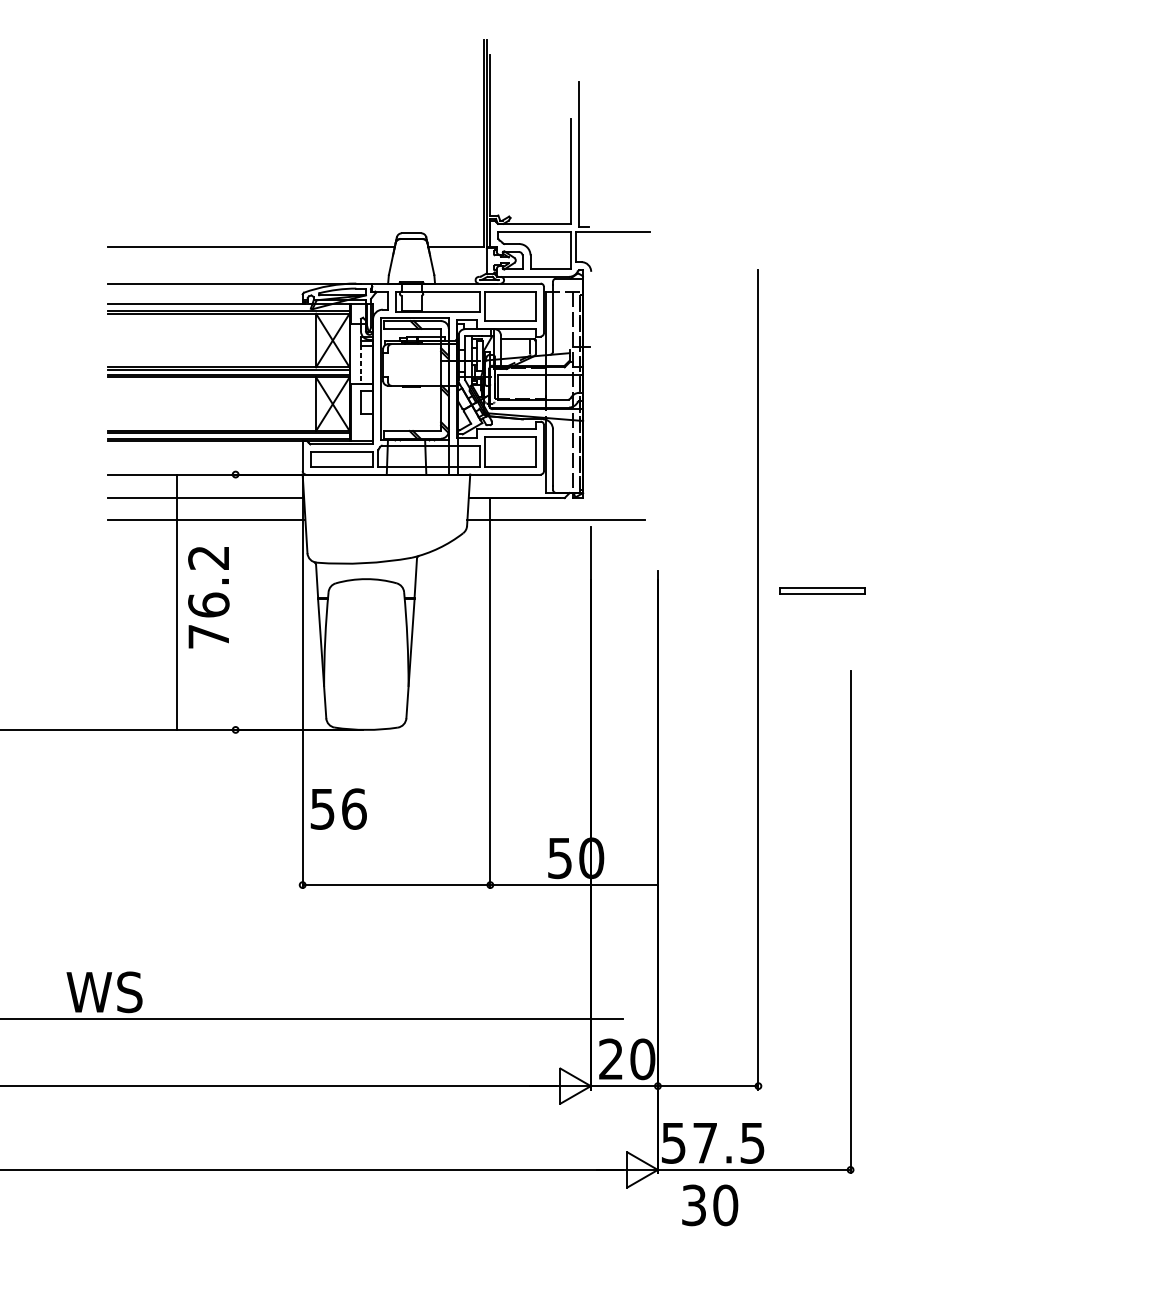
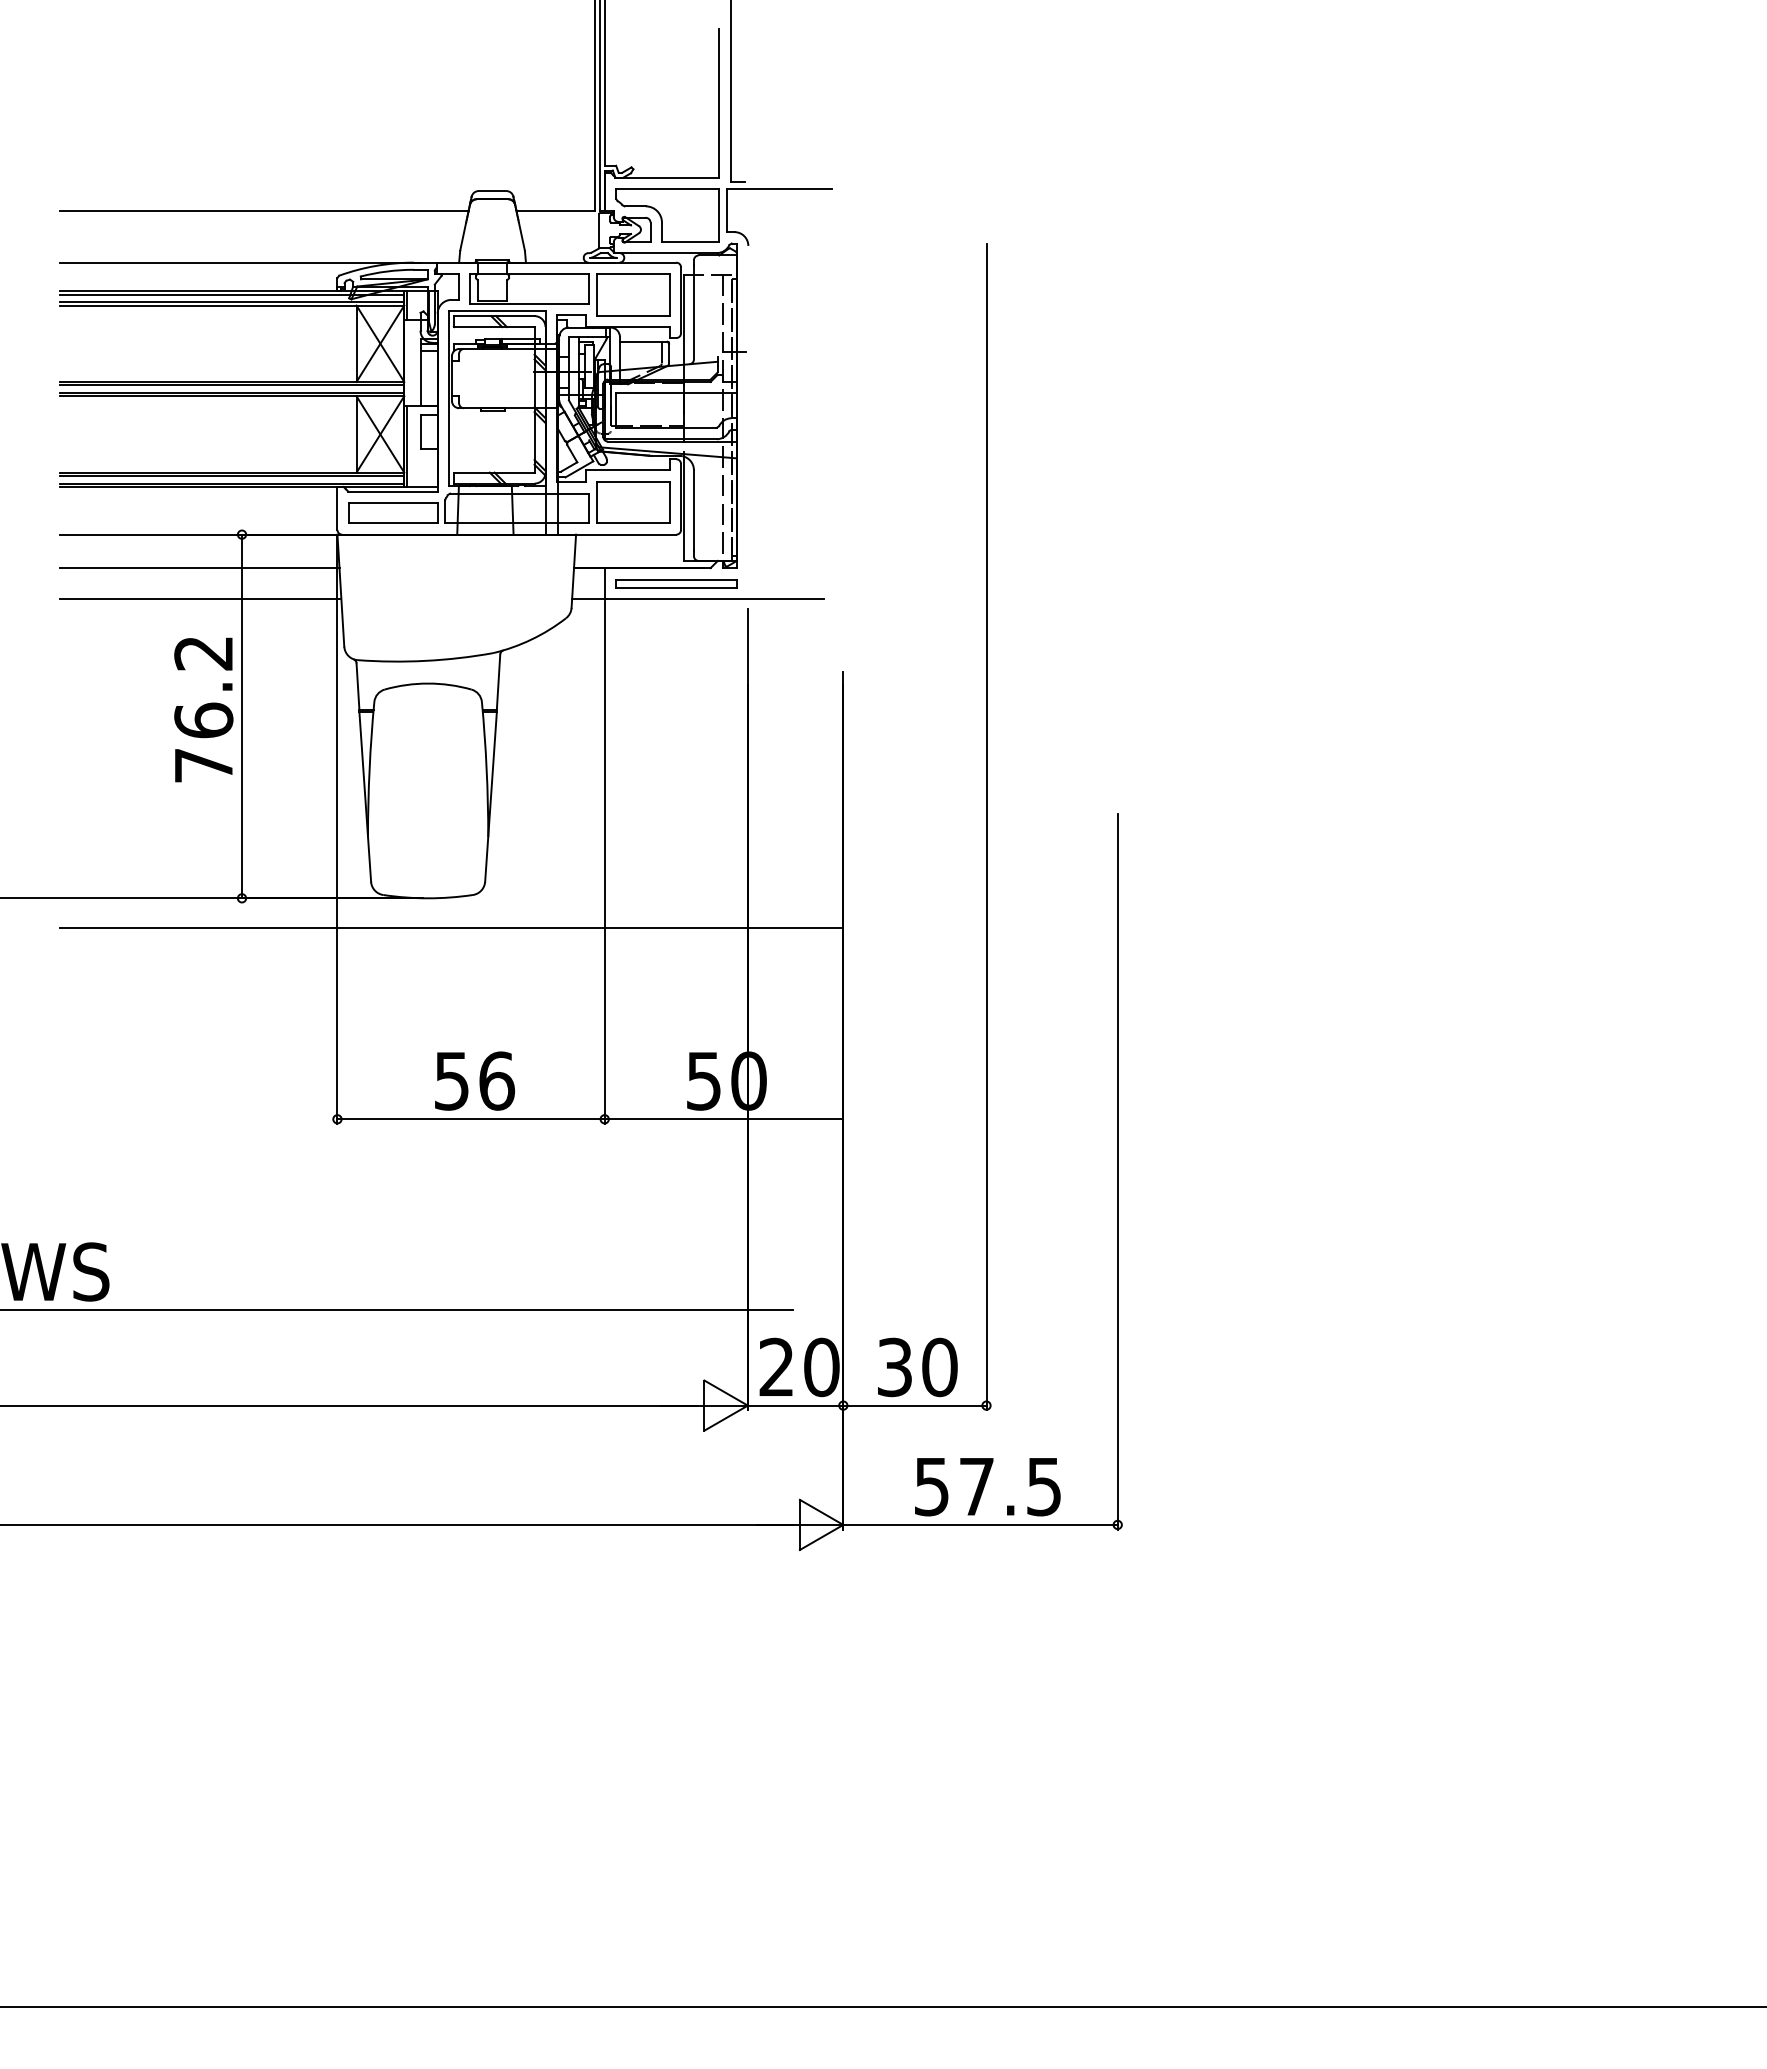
line: (228, 305) -> (232, 294), added
line: (360, 364) -> (420, 378), dashed -> solid
part: (822, 591) -> (676, 583), moved
line: (177, 602) -> (242, 716), moved
line: (382, 751) -> (451, 928), added
text: (338, 808) -> (474, 1080), moved
text: (712, 1143) -> (987, 1487), moved
text: (709, 1205) -> (917, 1367), moved

